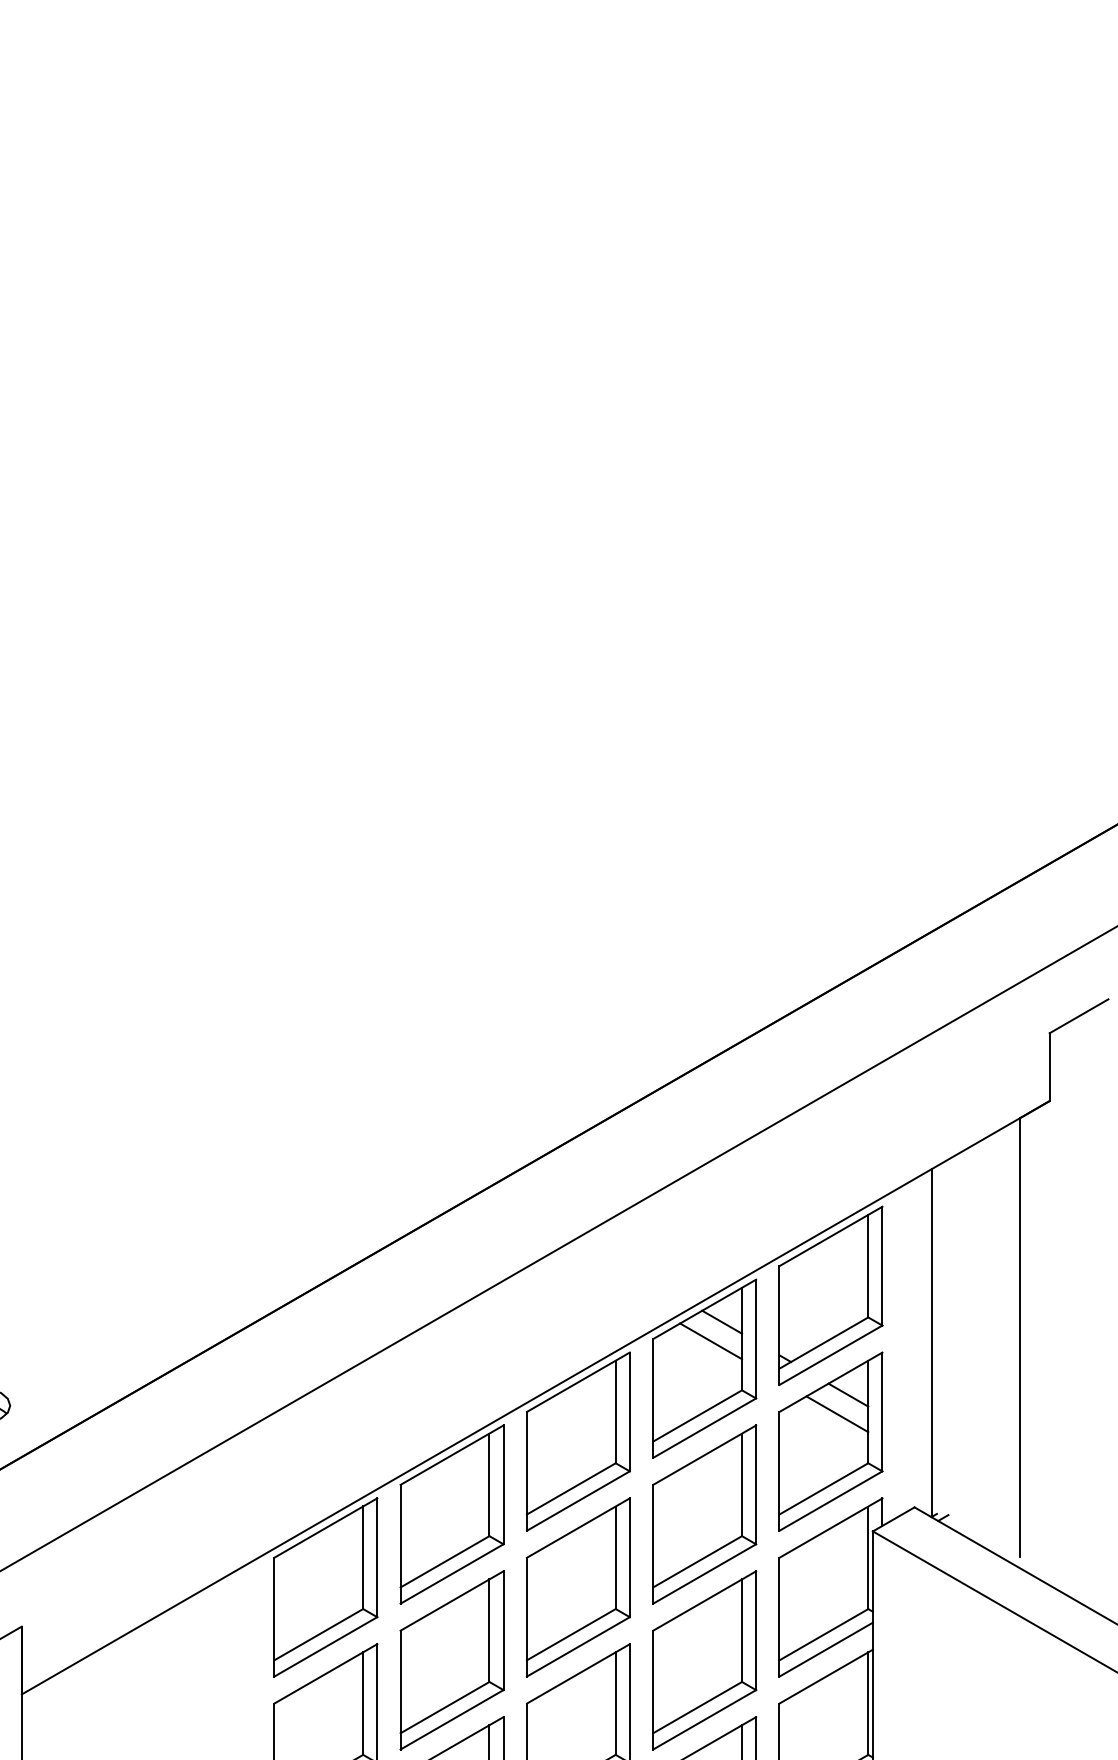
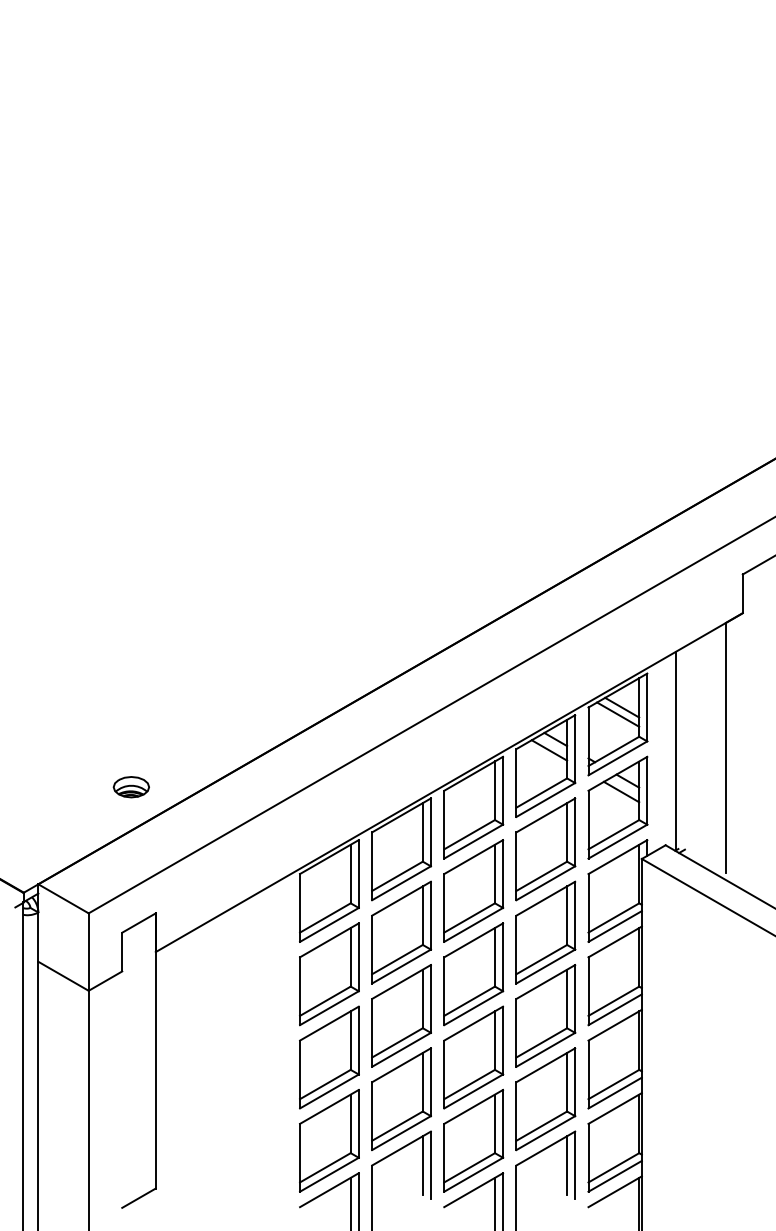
line: (839, 1266) -> (622, 707), added
line: (832, 1278) -> (618, 714), added

